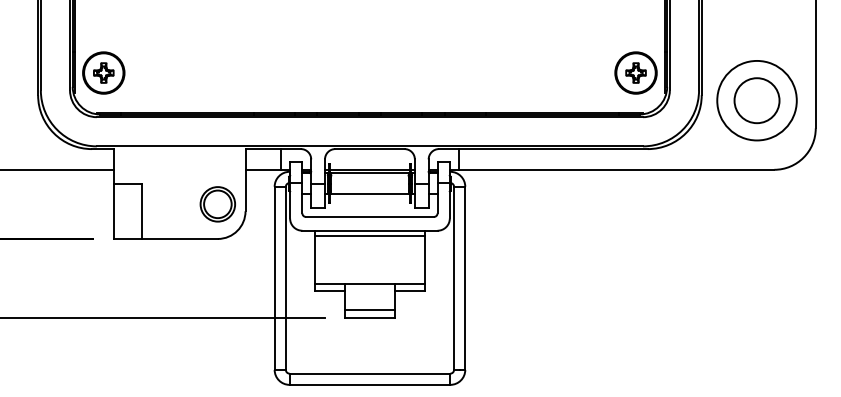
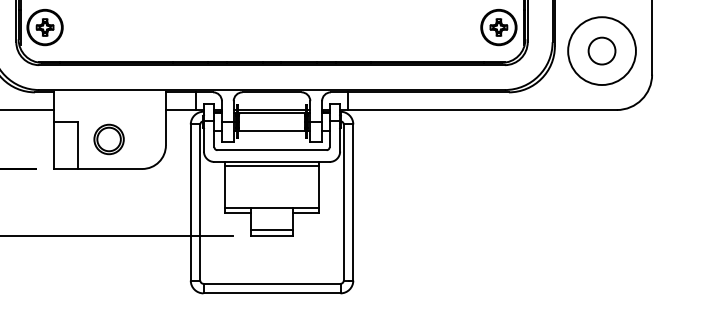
circle: (756, 100) -> (601, 50), size x0.7
part: (217, 204) -> (108, 139), moved

